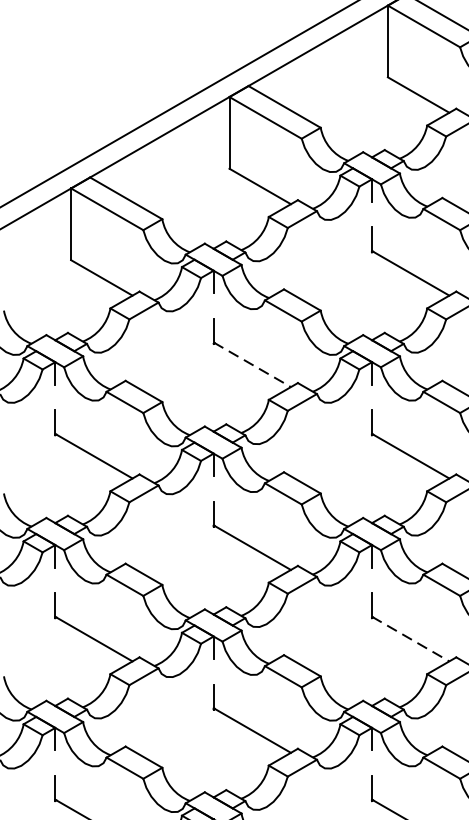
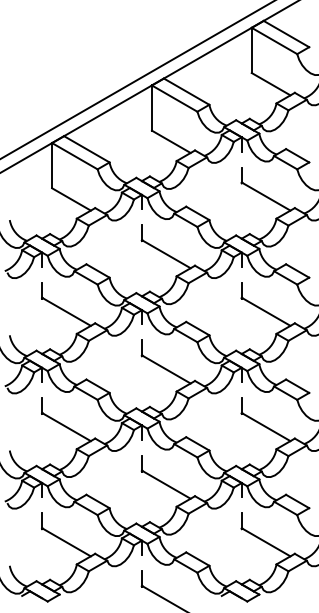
line: (252, 365) -> (166, 254), dashed -> solid
line: (411, 639) -> (266, 427), dashed -> solid

